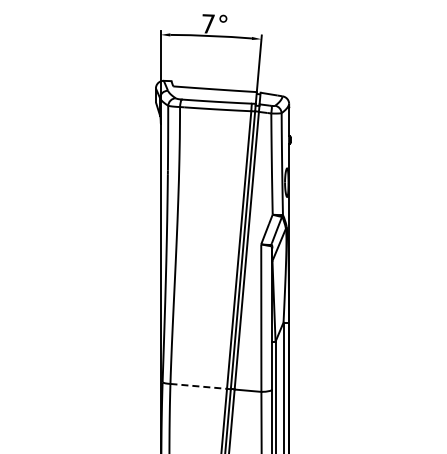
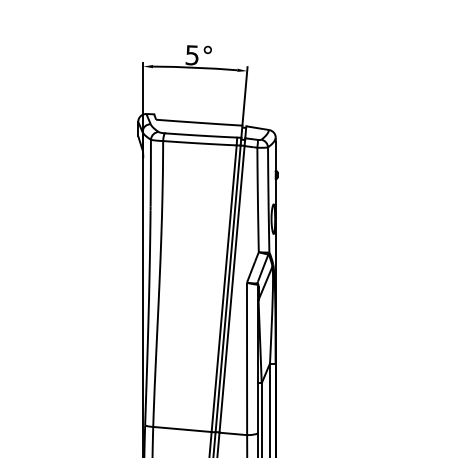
text: (207, 23) -> (191, 54), 7° -> 5°
line: (199, 386) -> (183, 429), dashed -> solid

